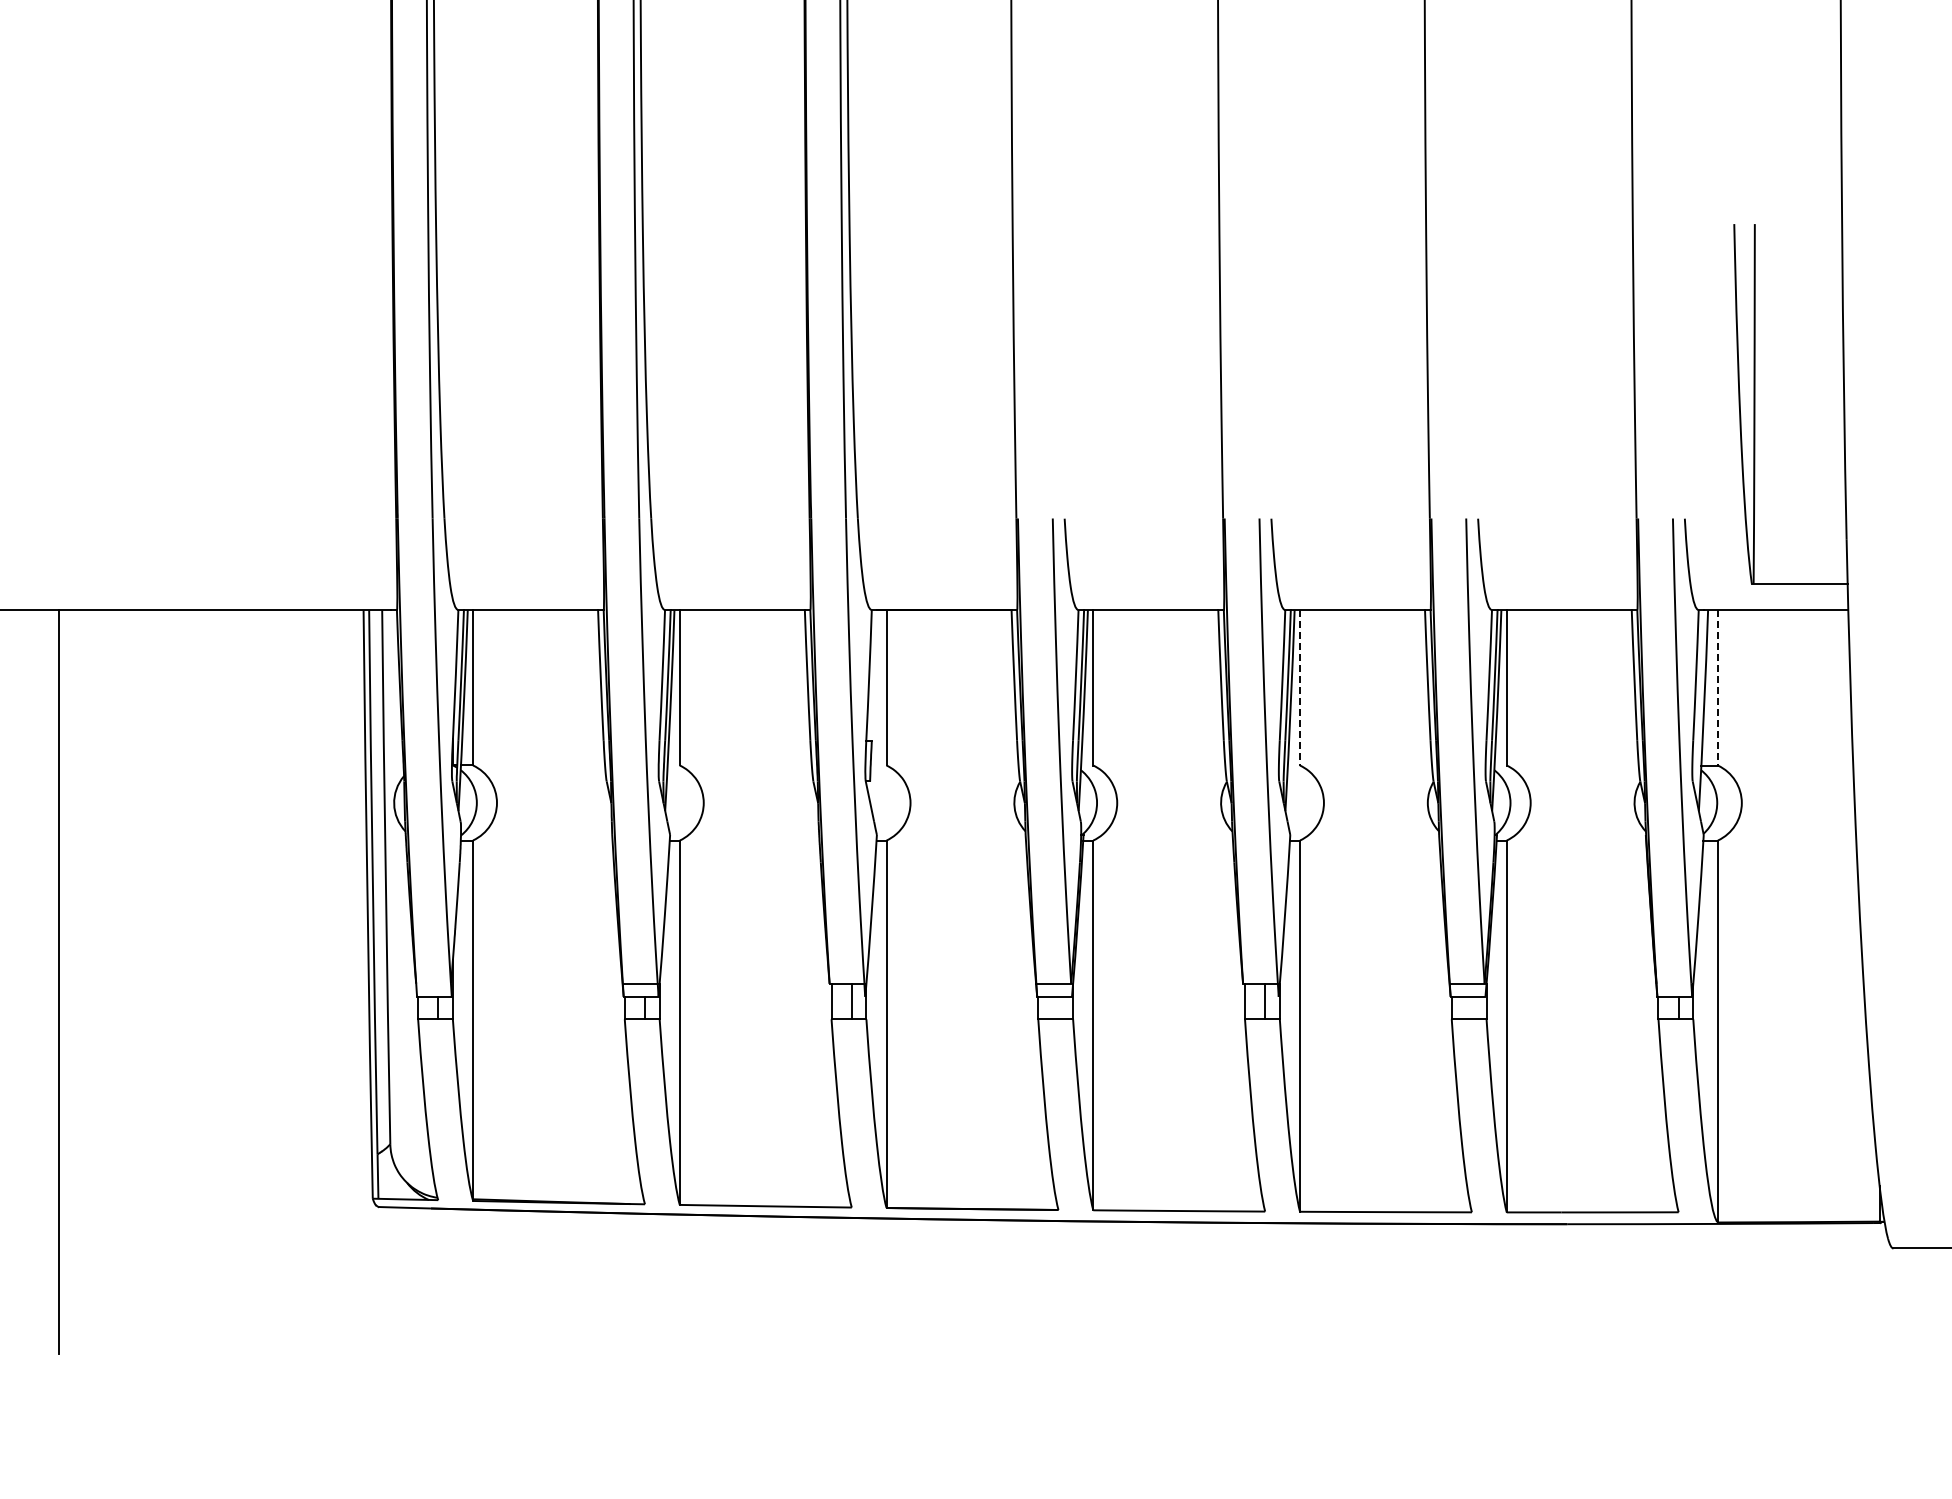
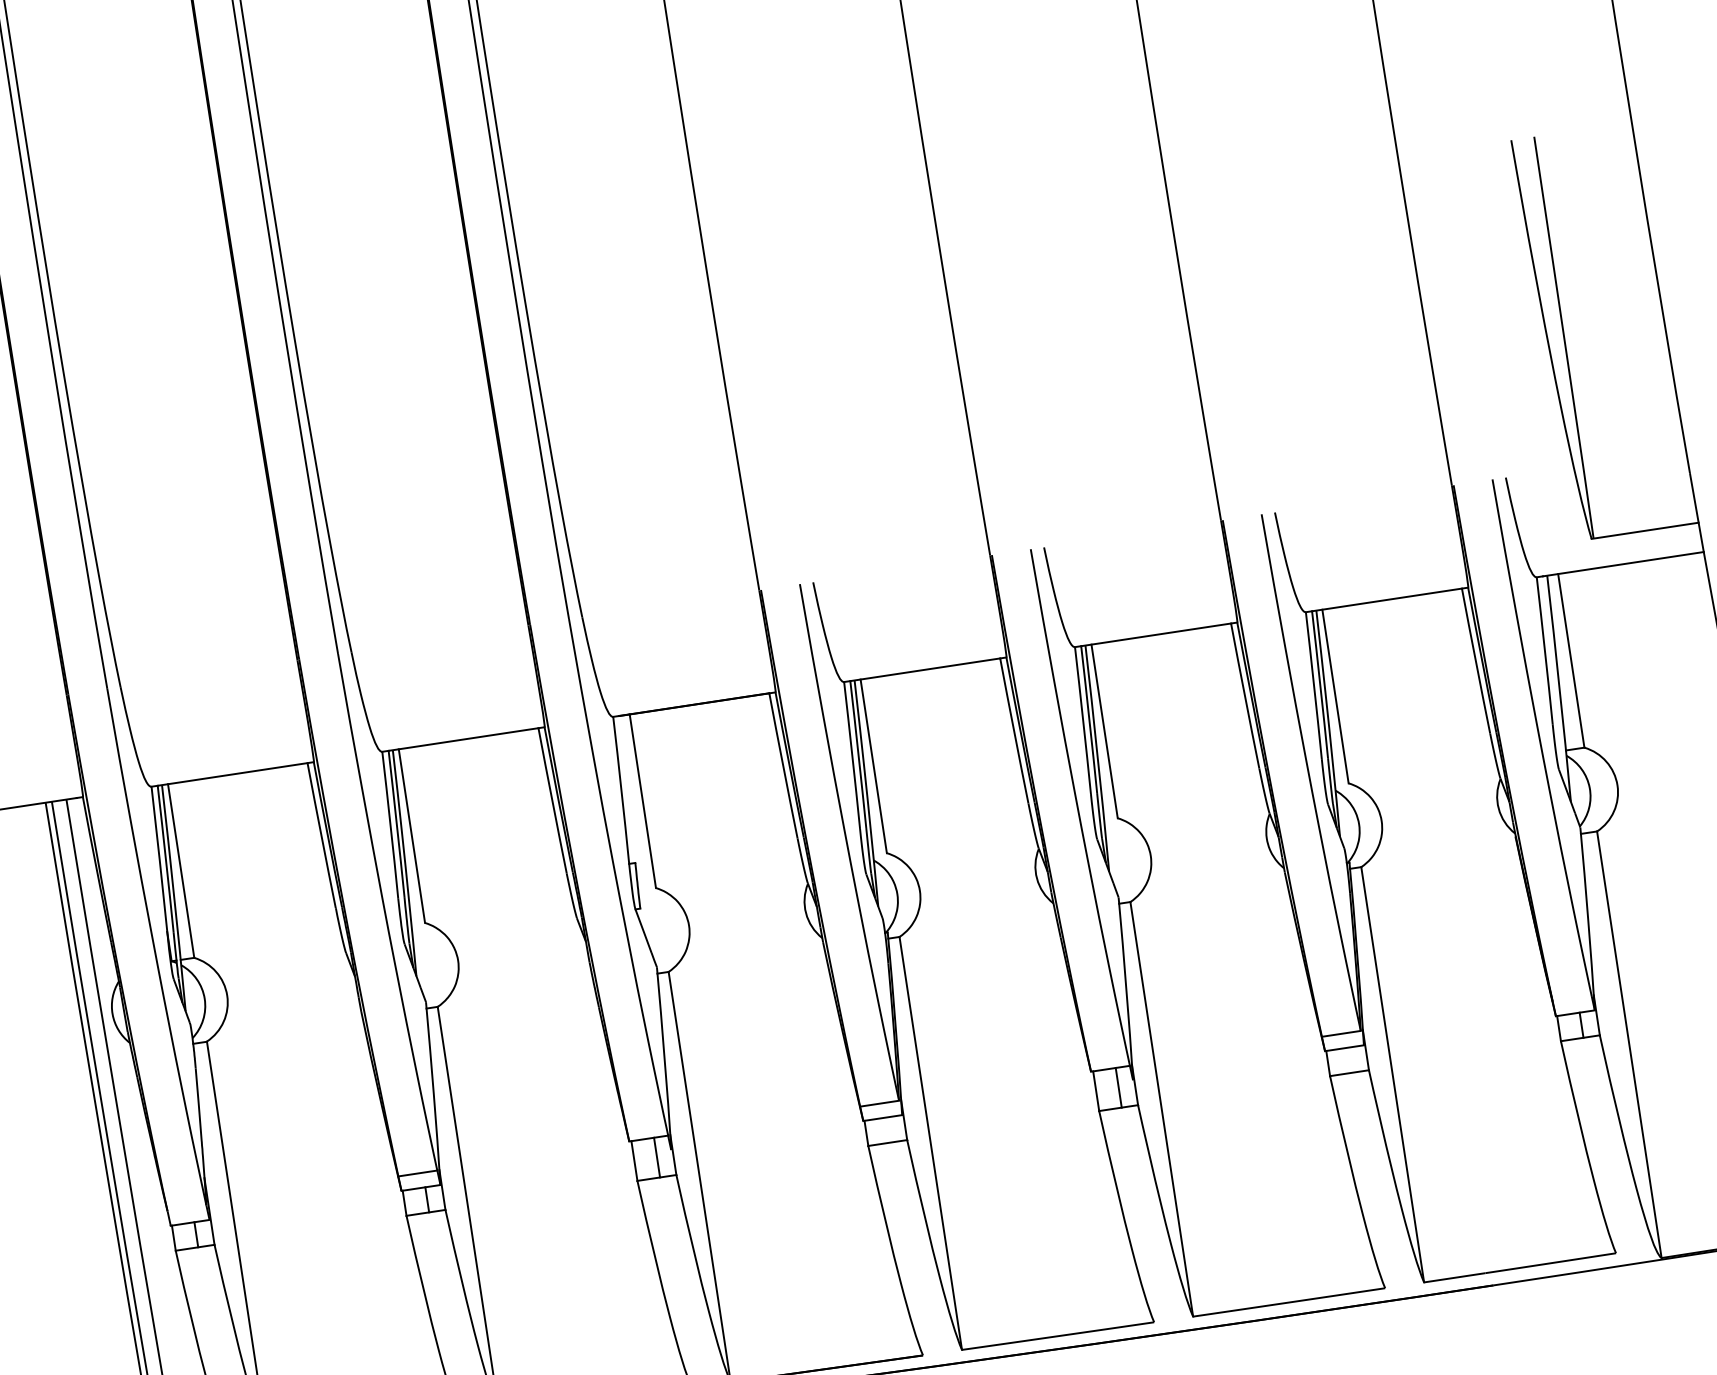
line: (1300, 687) -> (1105, 731), dashed -> solid
line: (1717, 687) -> (1570, 660), dashed -> solid

